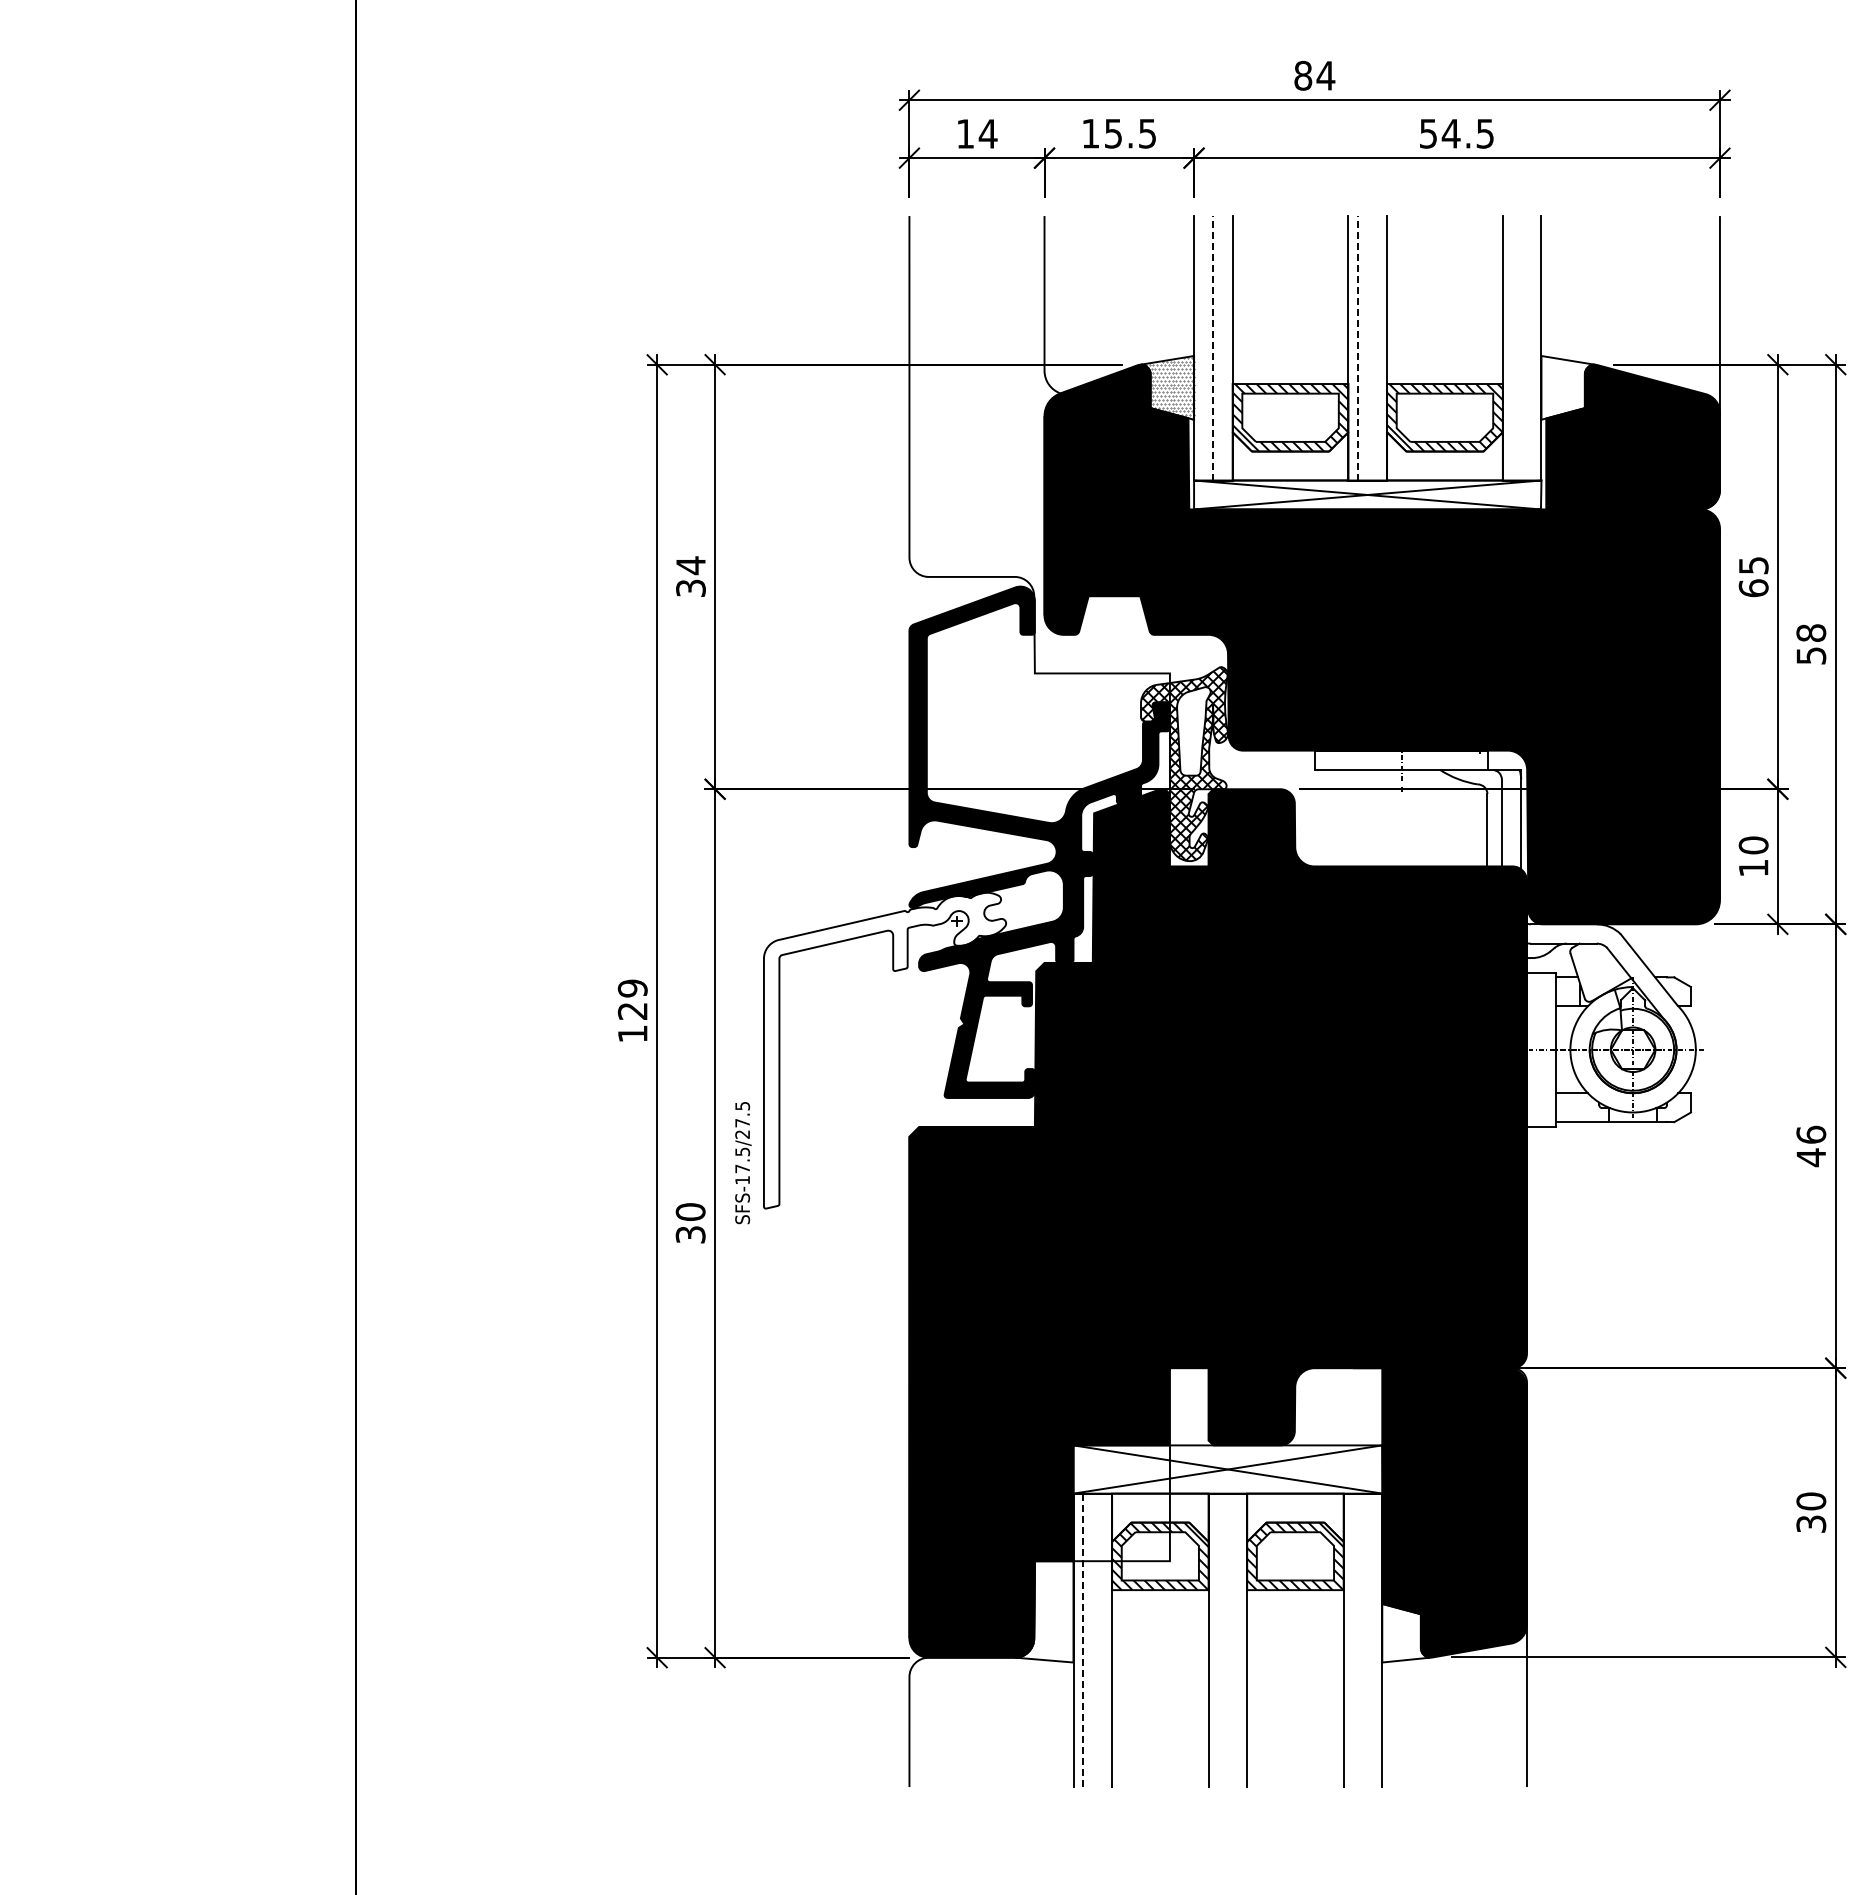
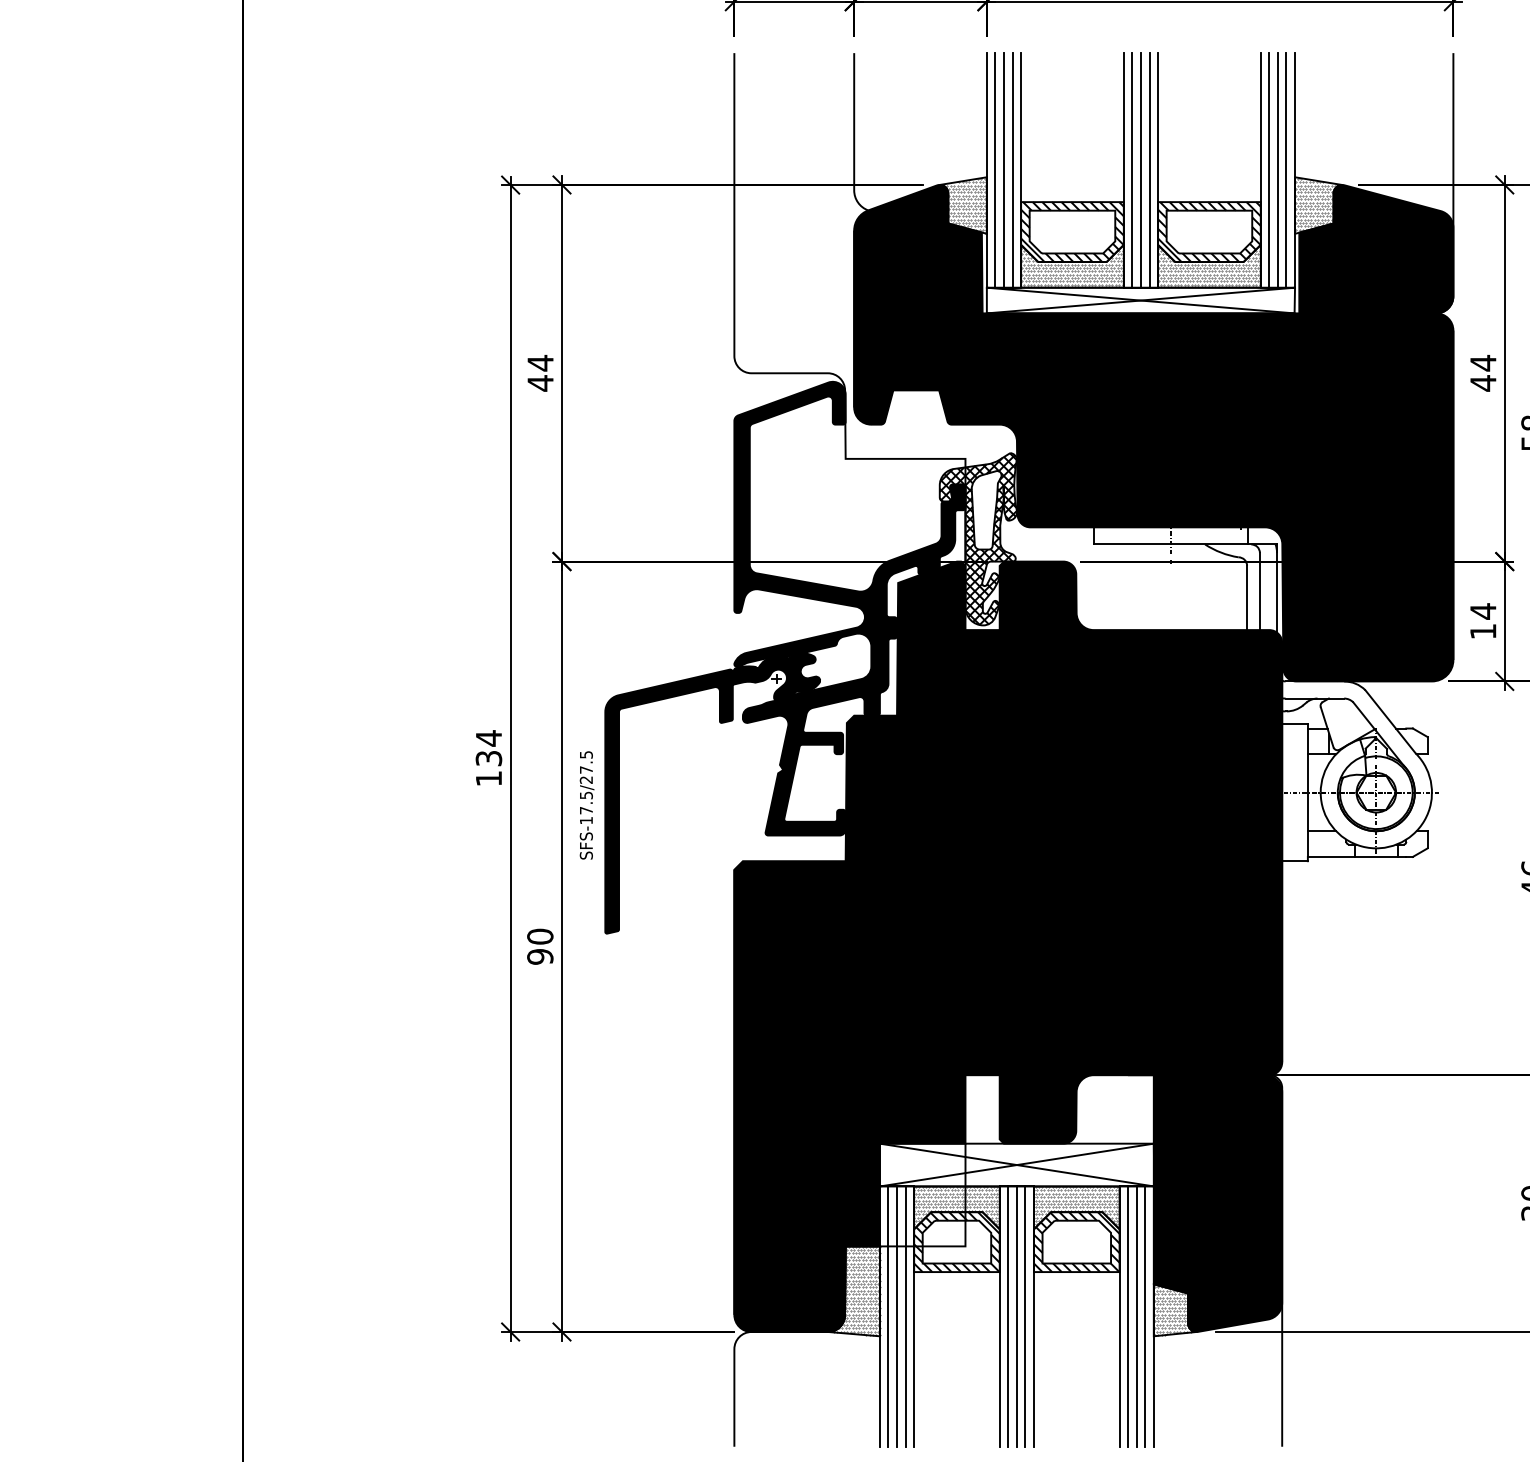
line: (1213, 347) -> (1004, 169), dashed -> solid
line: (1358, 347) -> (1132, 169), dashed -> solid
line: (1203, 348) -> (995, 170), added
line: (1223, 348) -> (1012, 170), added
line: (1367, 348) -> (1140, 170), added
line: (1377, 348) -> (1149, 170), added
line: (1512, 348) -> (1269, 170), added
line: (1522, 348) -> (1278, 170), added
line: (1531, 348) -> (1286, 170), added
hatch: (1566, 386) -> (1317, 204), added
hatch: (1290, 456) -> (1072, 266), added
hatch: (1444, 456) -> (1209, 266), added
text: (1753, 576) -> (1483, 372), 65 -> 44
text: (690, 588) -> (540, 383), 34 -> 44
text: (1753, 845) -> (1483, 611), 10 -> 14
text: (632, 999) -> (488, 748), 129 -> 134
fill: (884, 1050) -> (712, 793), added
text: (743, 1163) -> (587, 805), moved
text: (690, 1234) -> (540, 956), 30 -> 90
hatch: (1159, 1515) -> (956, 1205), added
hatch: (1294, 1515) -> (1075, 1205), added
hatch: (1047, 1611) -> (856, 1291), added
hatch: (1403, 1634) -> (1172, 1311), added
line: (1083, 1640) -> (888, 1316), dashed -> solid
line: (1092, 1640) -> (896, 1316), added
line: (1102, 1640) -> (905, 1316), added
line: (1218, 1640) -> (1008, 1316), added
line: (1227, 1640) -> (1016, 1316), added
line: (1237, 1640) -> (1025, 1316), added
line: (1353, 1640) -> (1128, 1316), added
line: (1362, 1640) -> (1136, 1316), added
line: (1372, 1640) -> (1145, 1316), added

